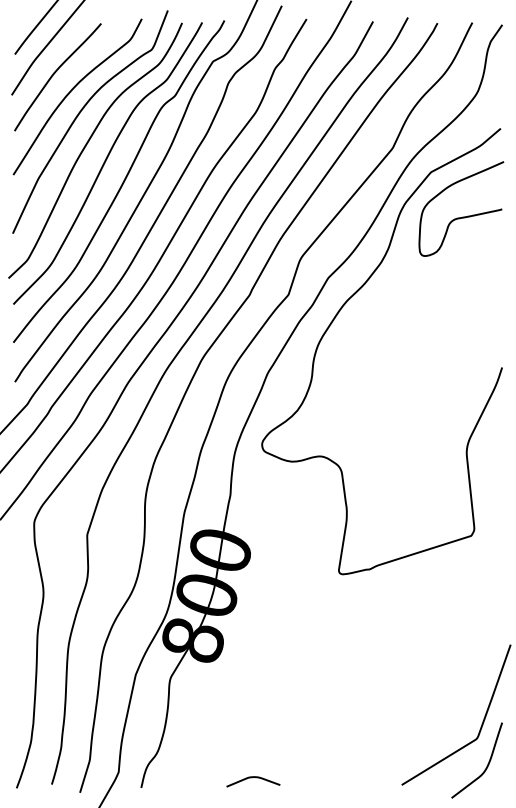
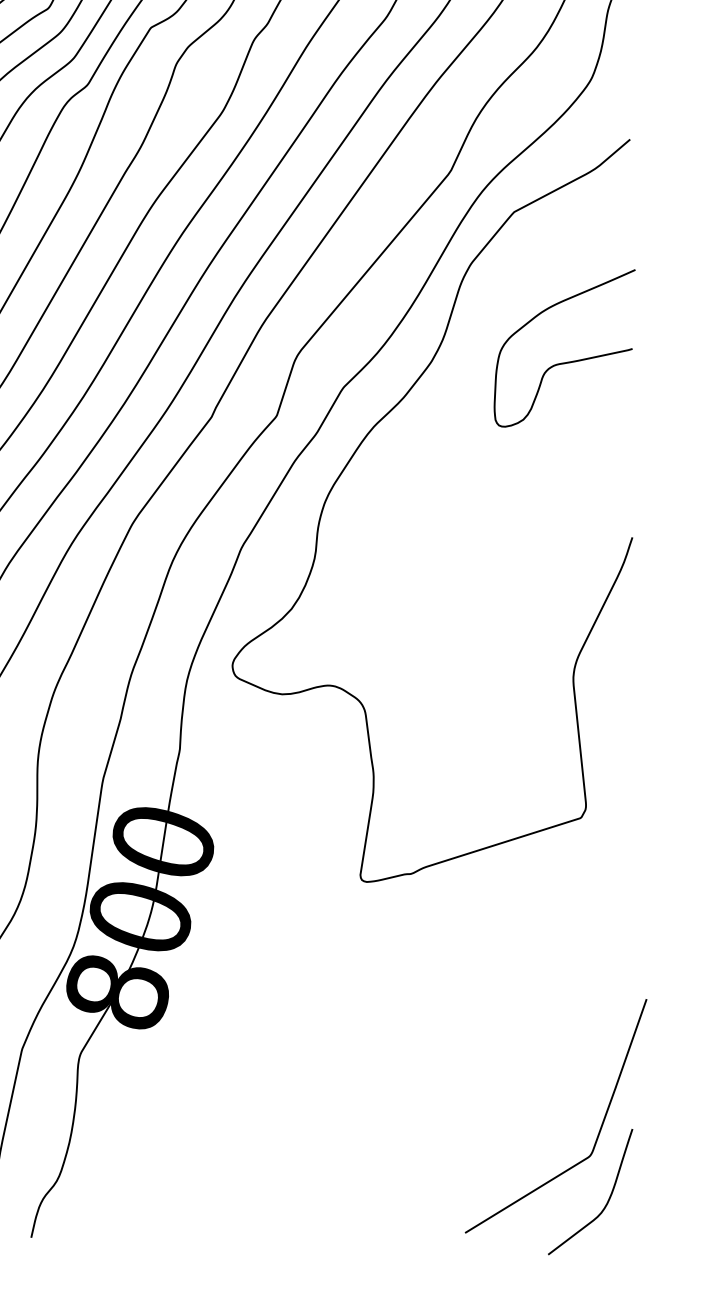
curve: (462, 216) -> (566, 360), moved
curve: (252, 778) -> (216, 1222), removed

